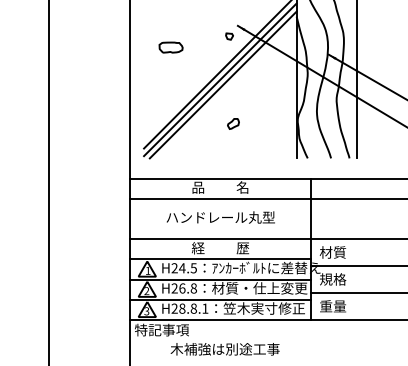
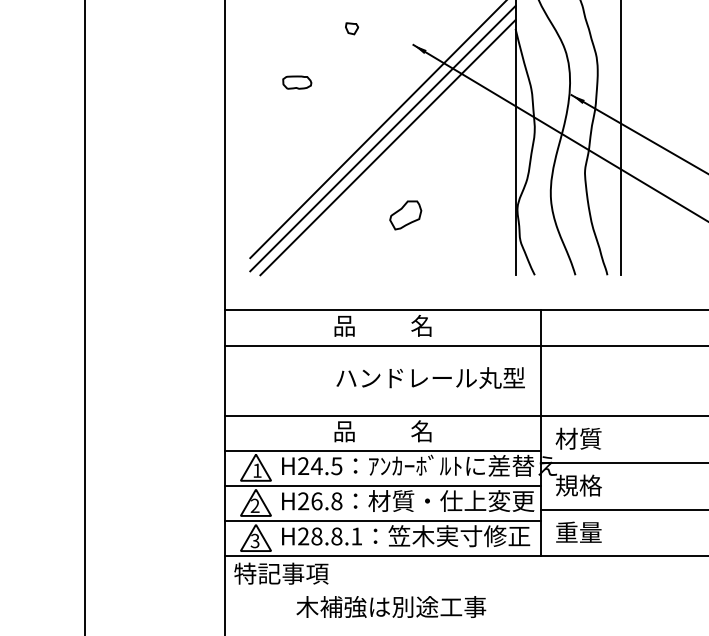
part: (229, 36) -> (351, 28), moved
part: (170, 47) -> (296, 82), size x0.7
part: (233, 123) -> (405, 214), size x1.6
text: (220, 217) -> (430, 377), moved
text: (220, 247) -> (383, 430), 経          歴 -> 品          名

